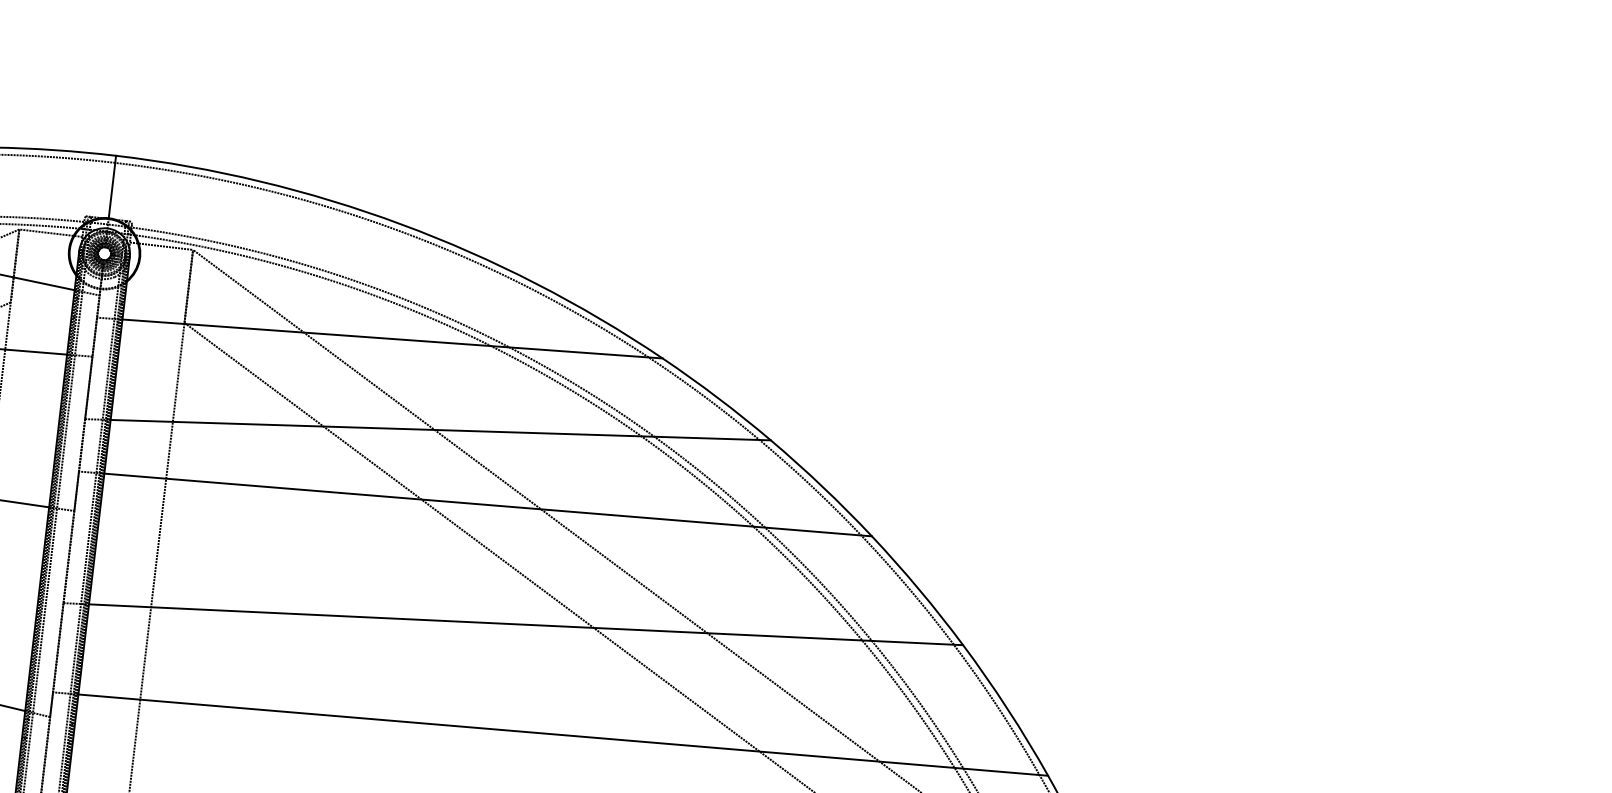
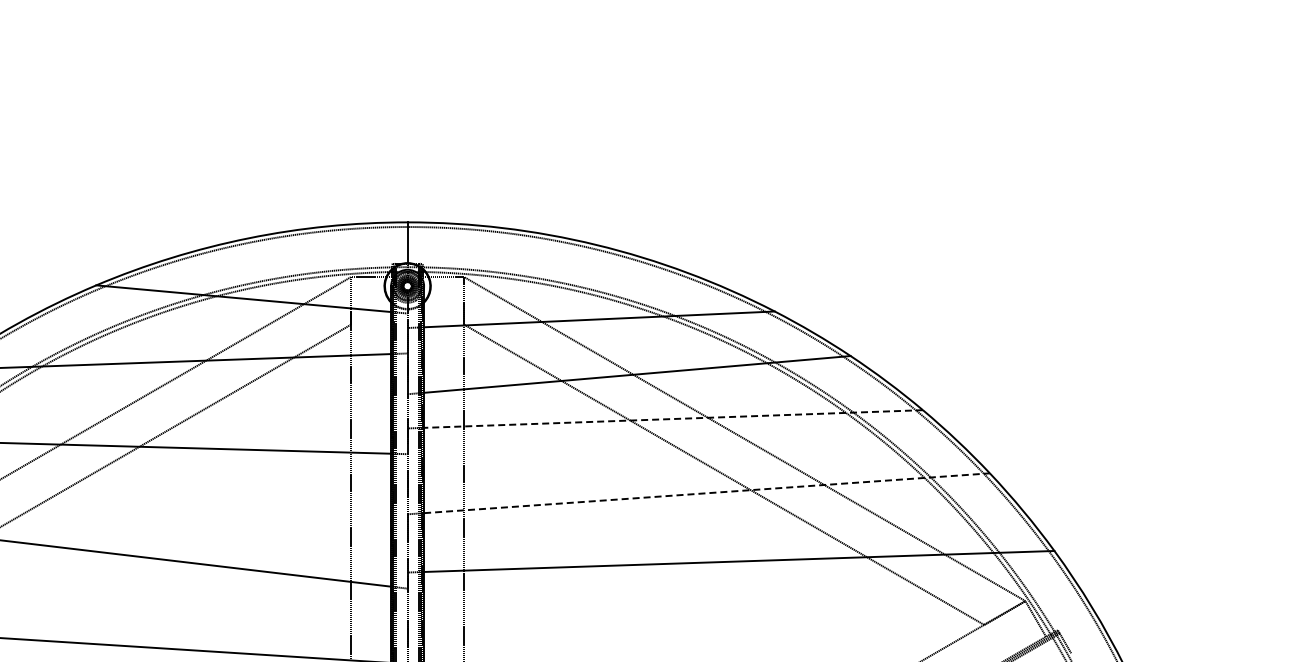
line: (488, 505) -> (673, 419), solid -> dashed
line: (526, 625) -> (707, 493), solid -> dashed

